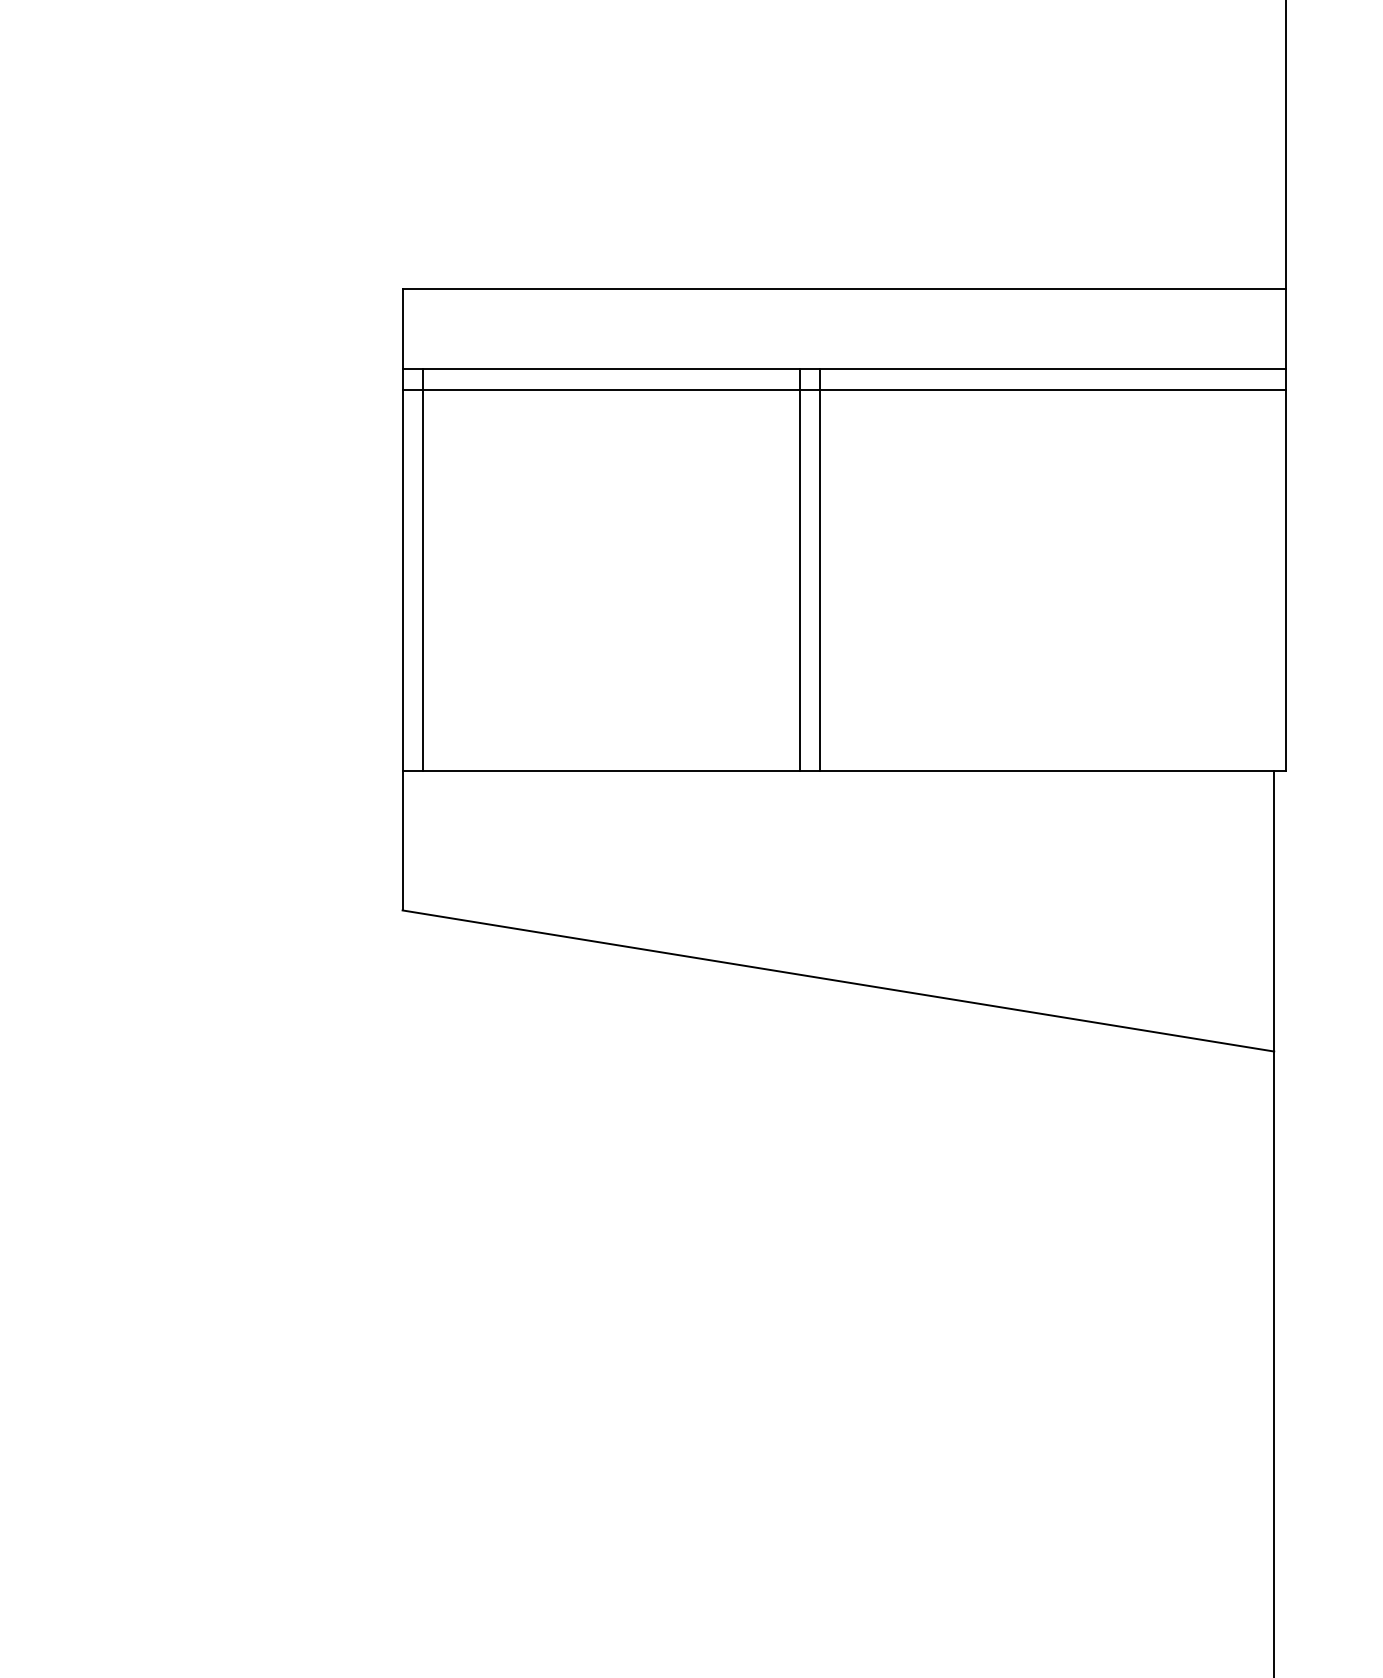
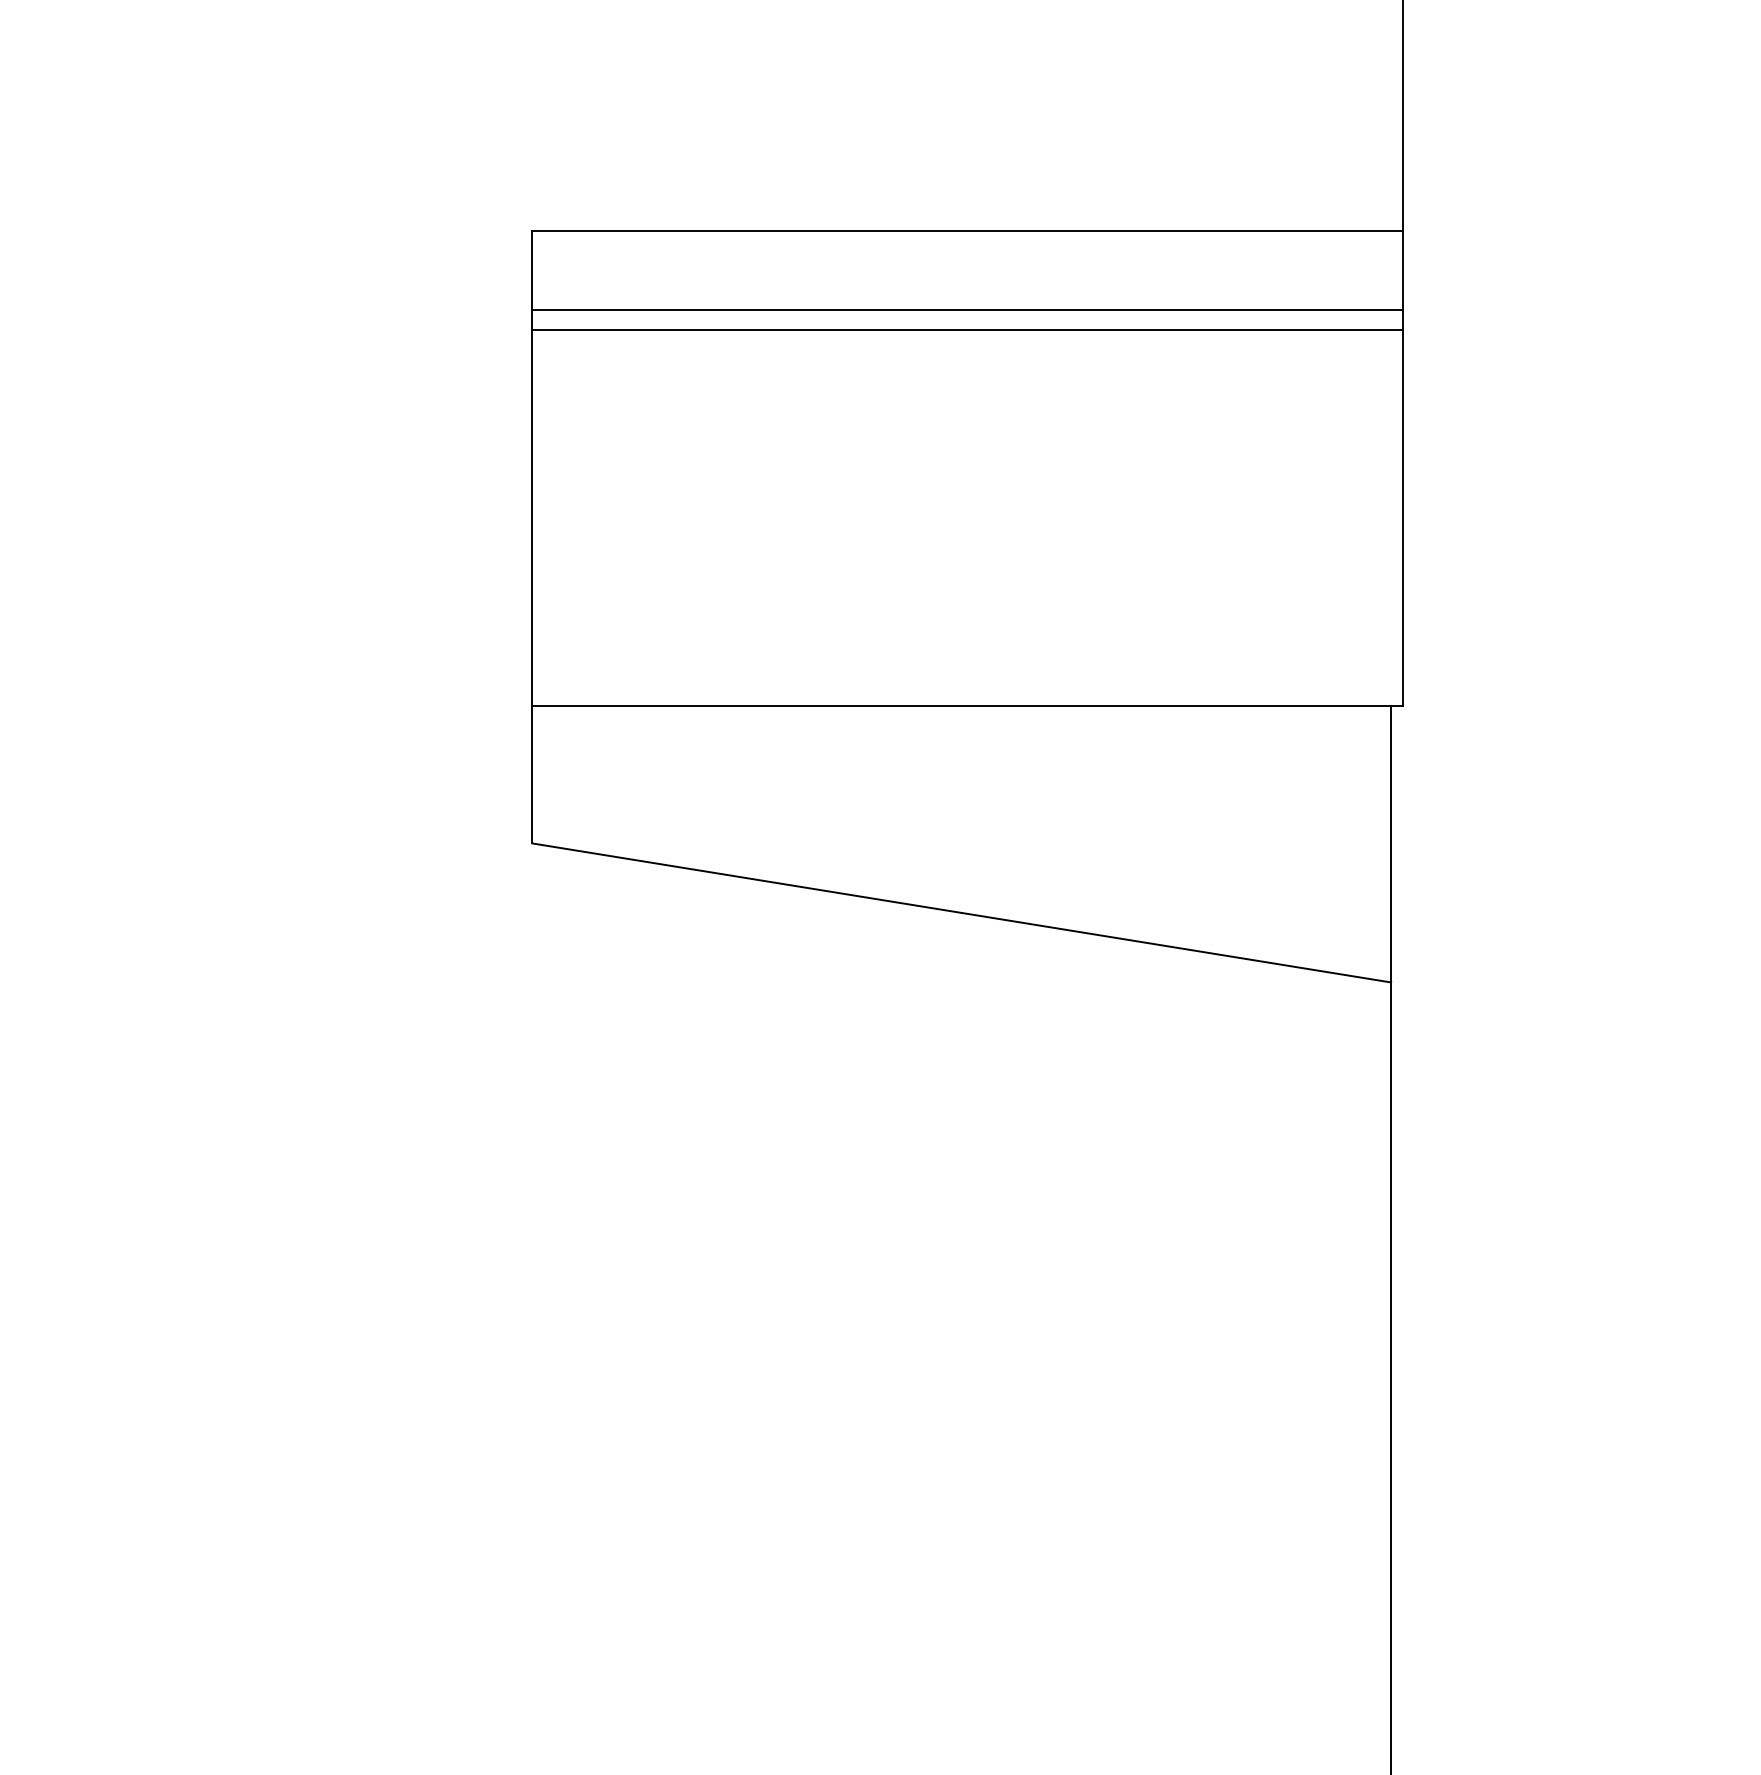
line: (422, 570) -> (552, 508), removed
line: (800, 570) -> (924, 508), removed
line: (819, 570) -> (943, 508), removed

